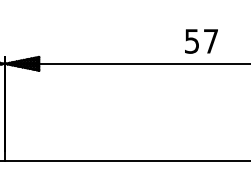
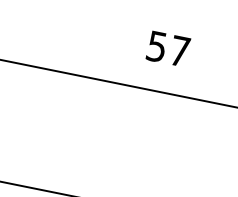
text: (201, 41) -> (168, 49), moved

